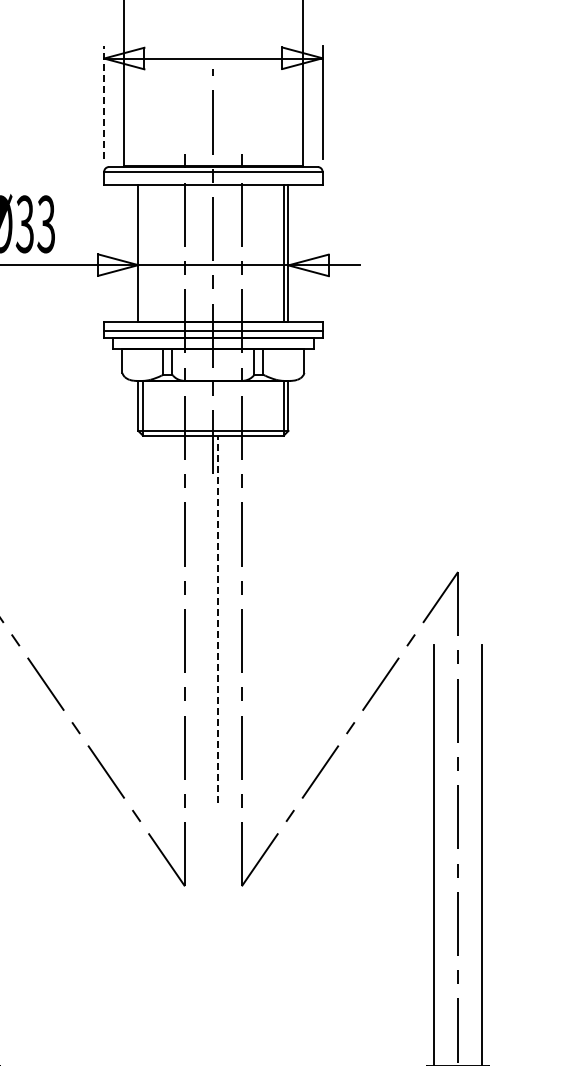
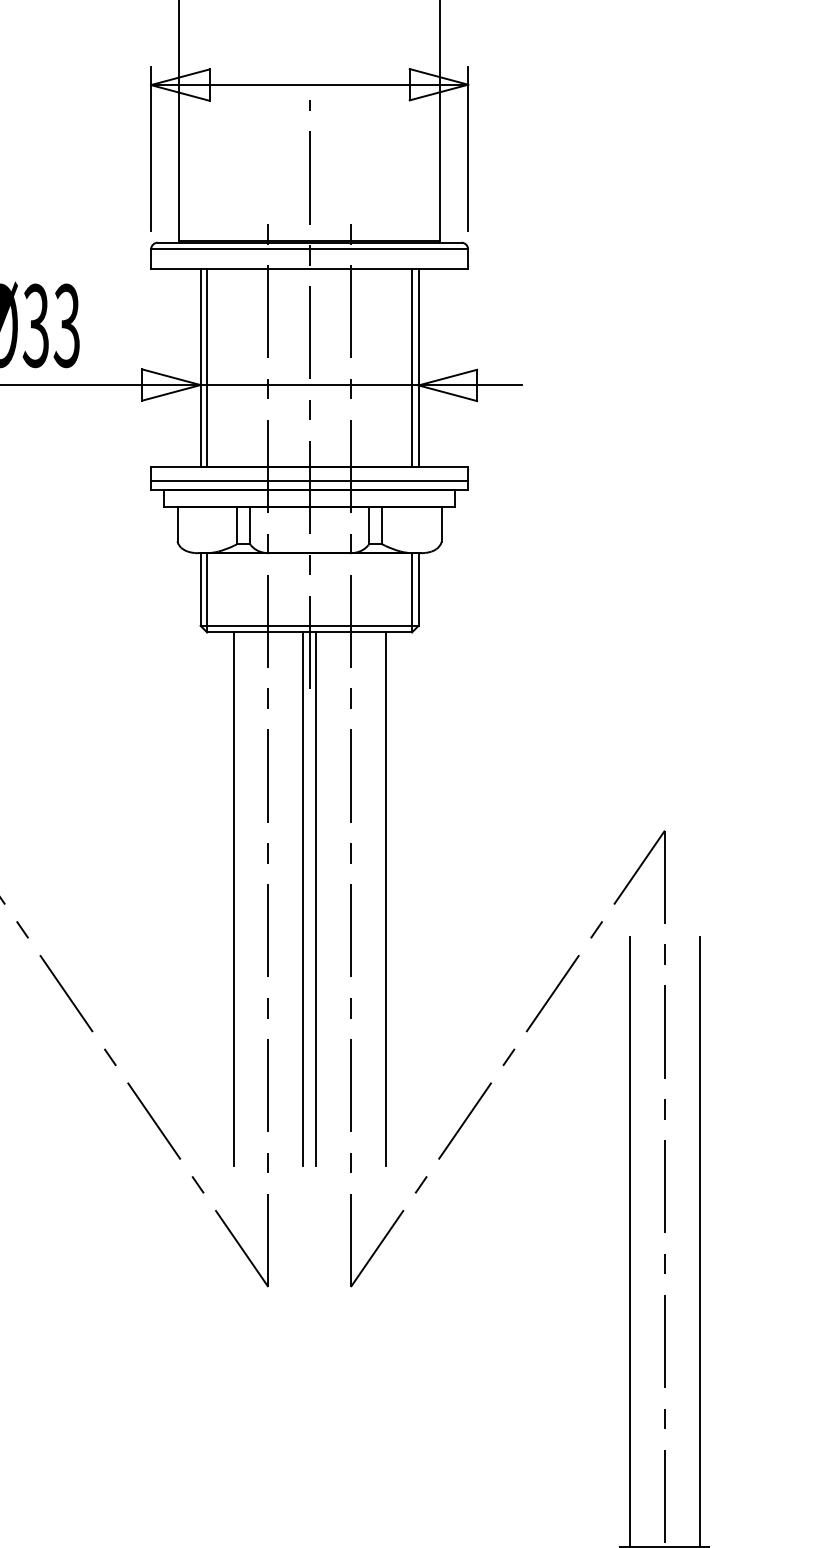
line: (104, 102) -> (151, 148), dashed -> solid
line: (142, 253) -> (206, 368), added
line: (161, 619) -> (234, 899), added
line: (208, 619) -> (302, 899), added
line: (217, 619) -> (315, 899), dashed -> solid
line: (265, 619) -> (385, 899), added

